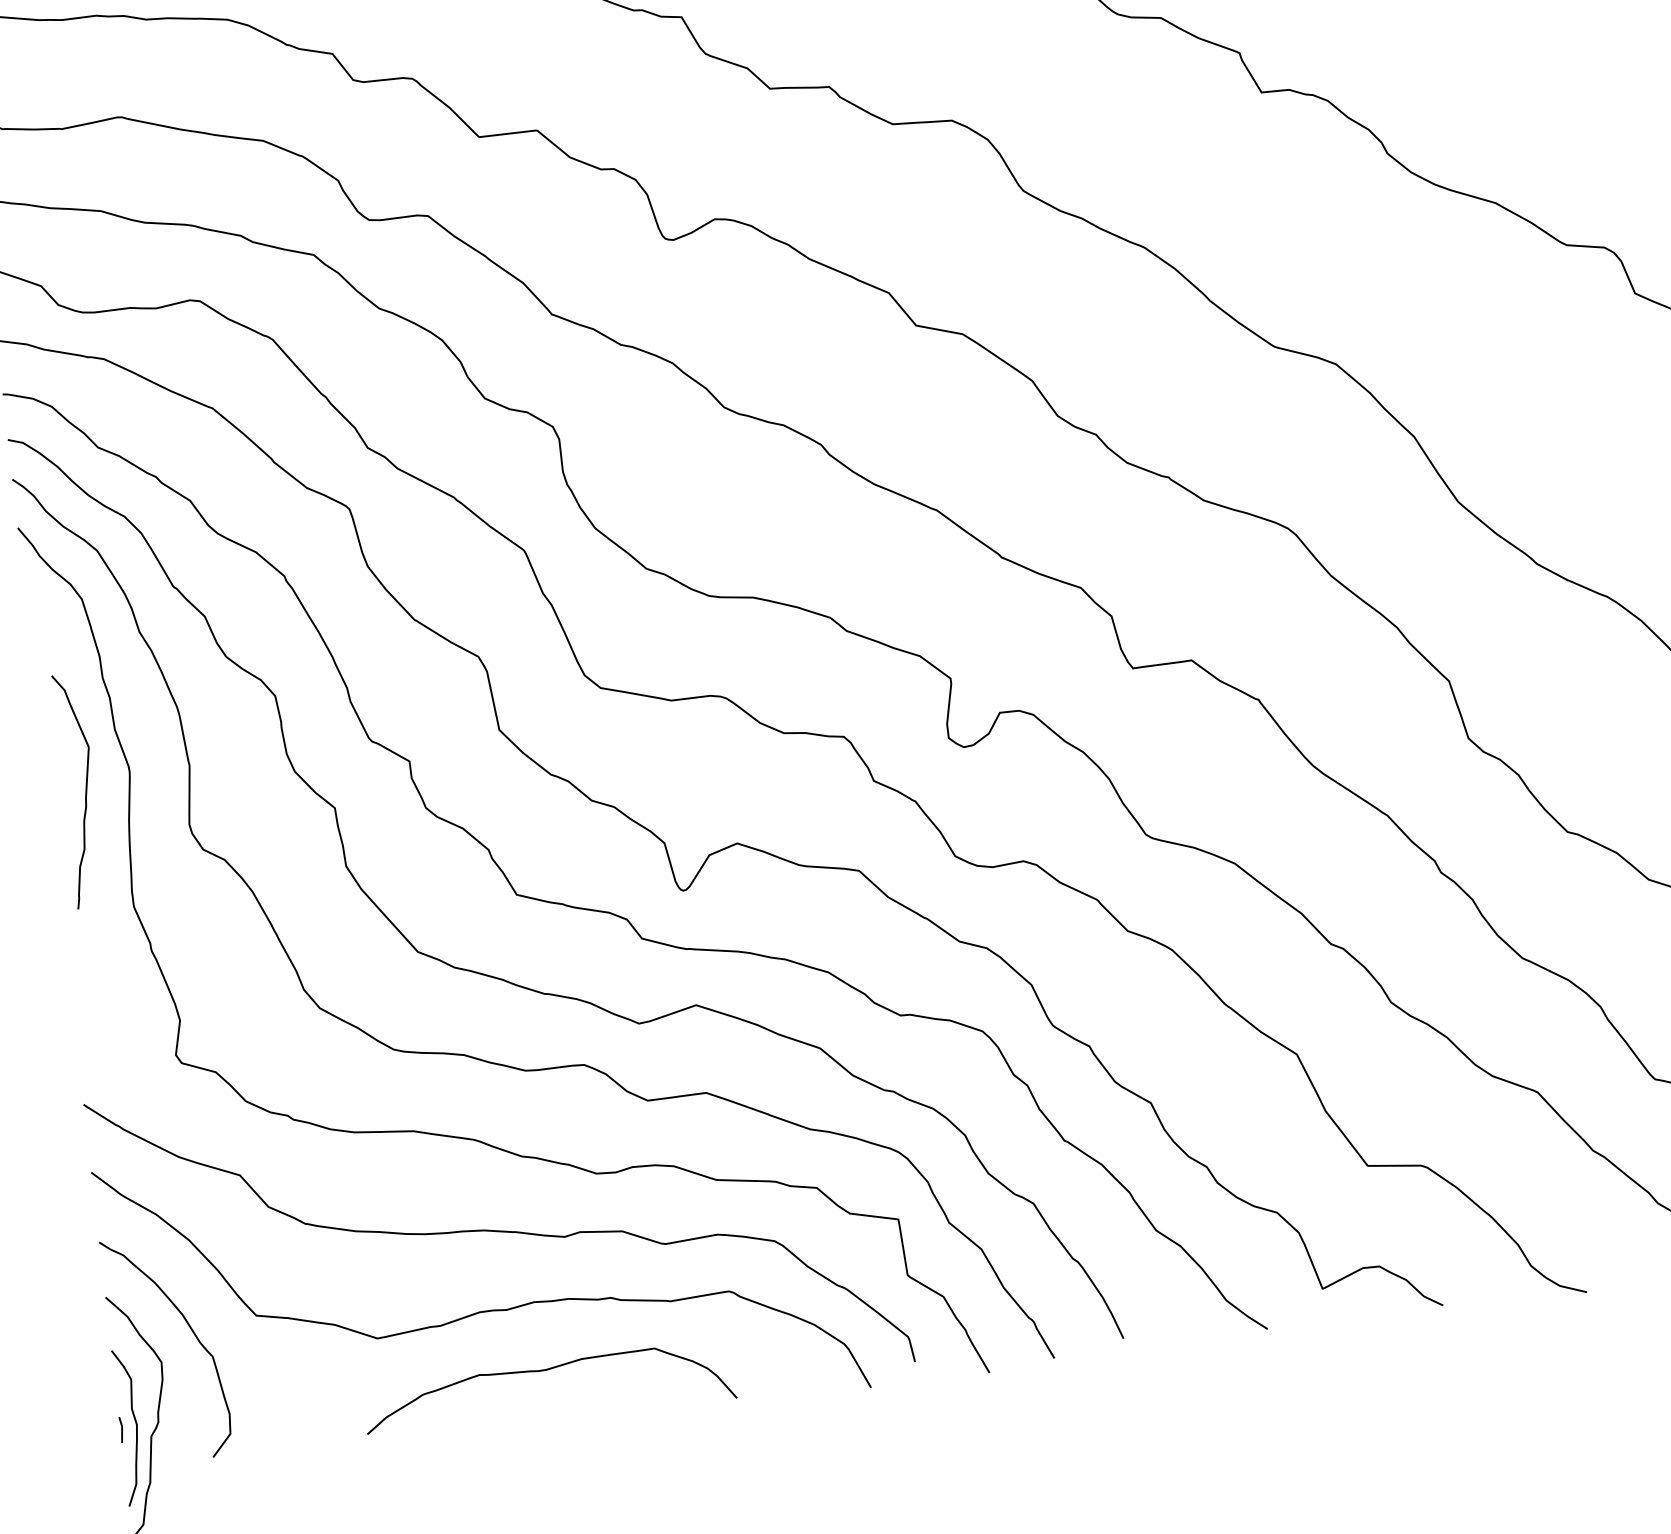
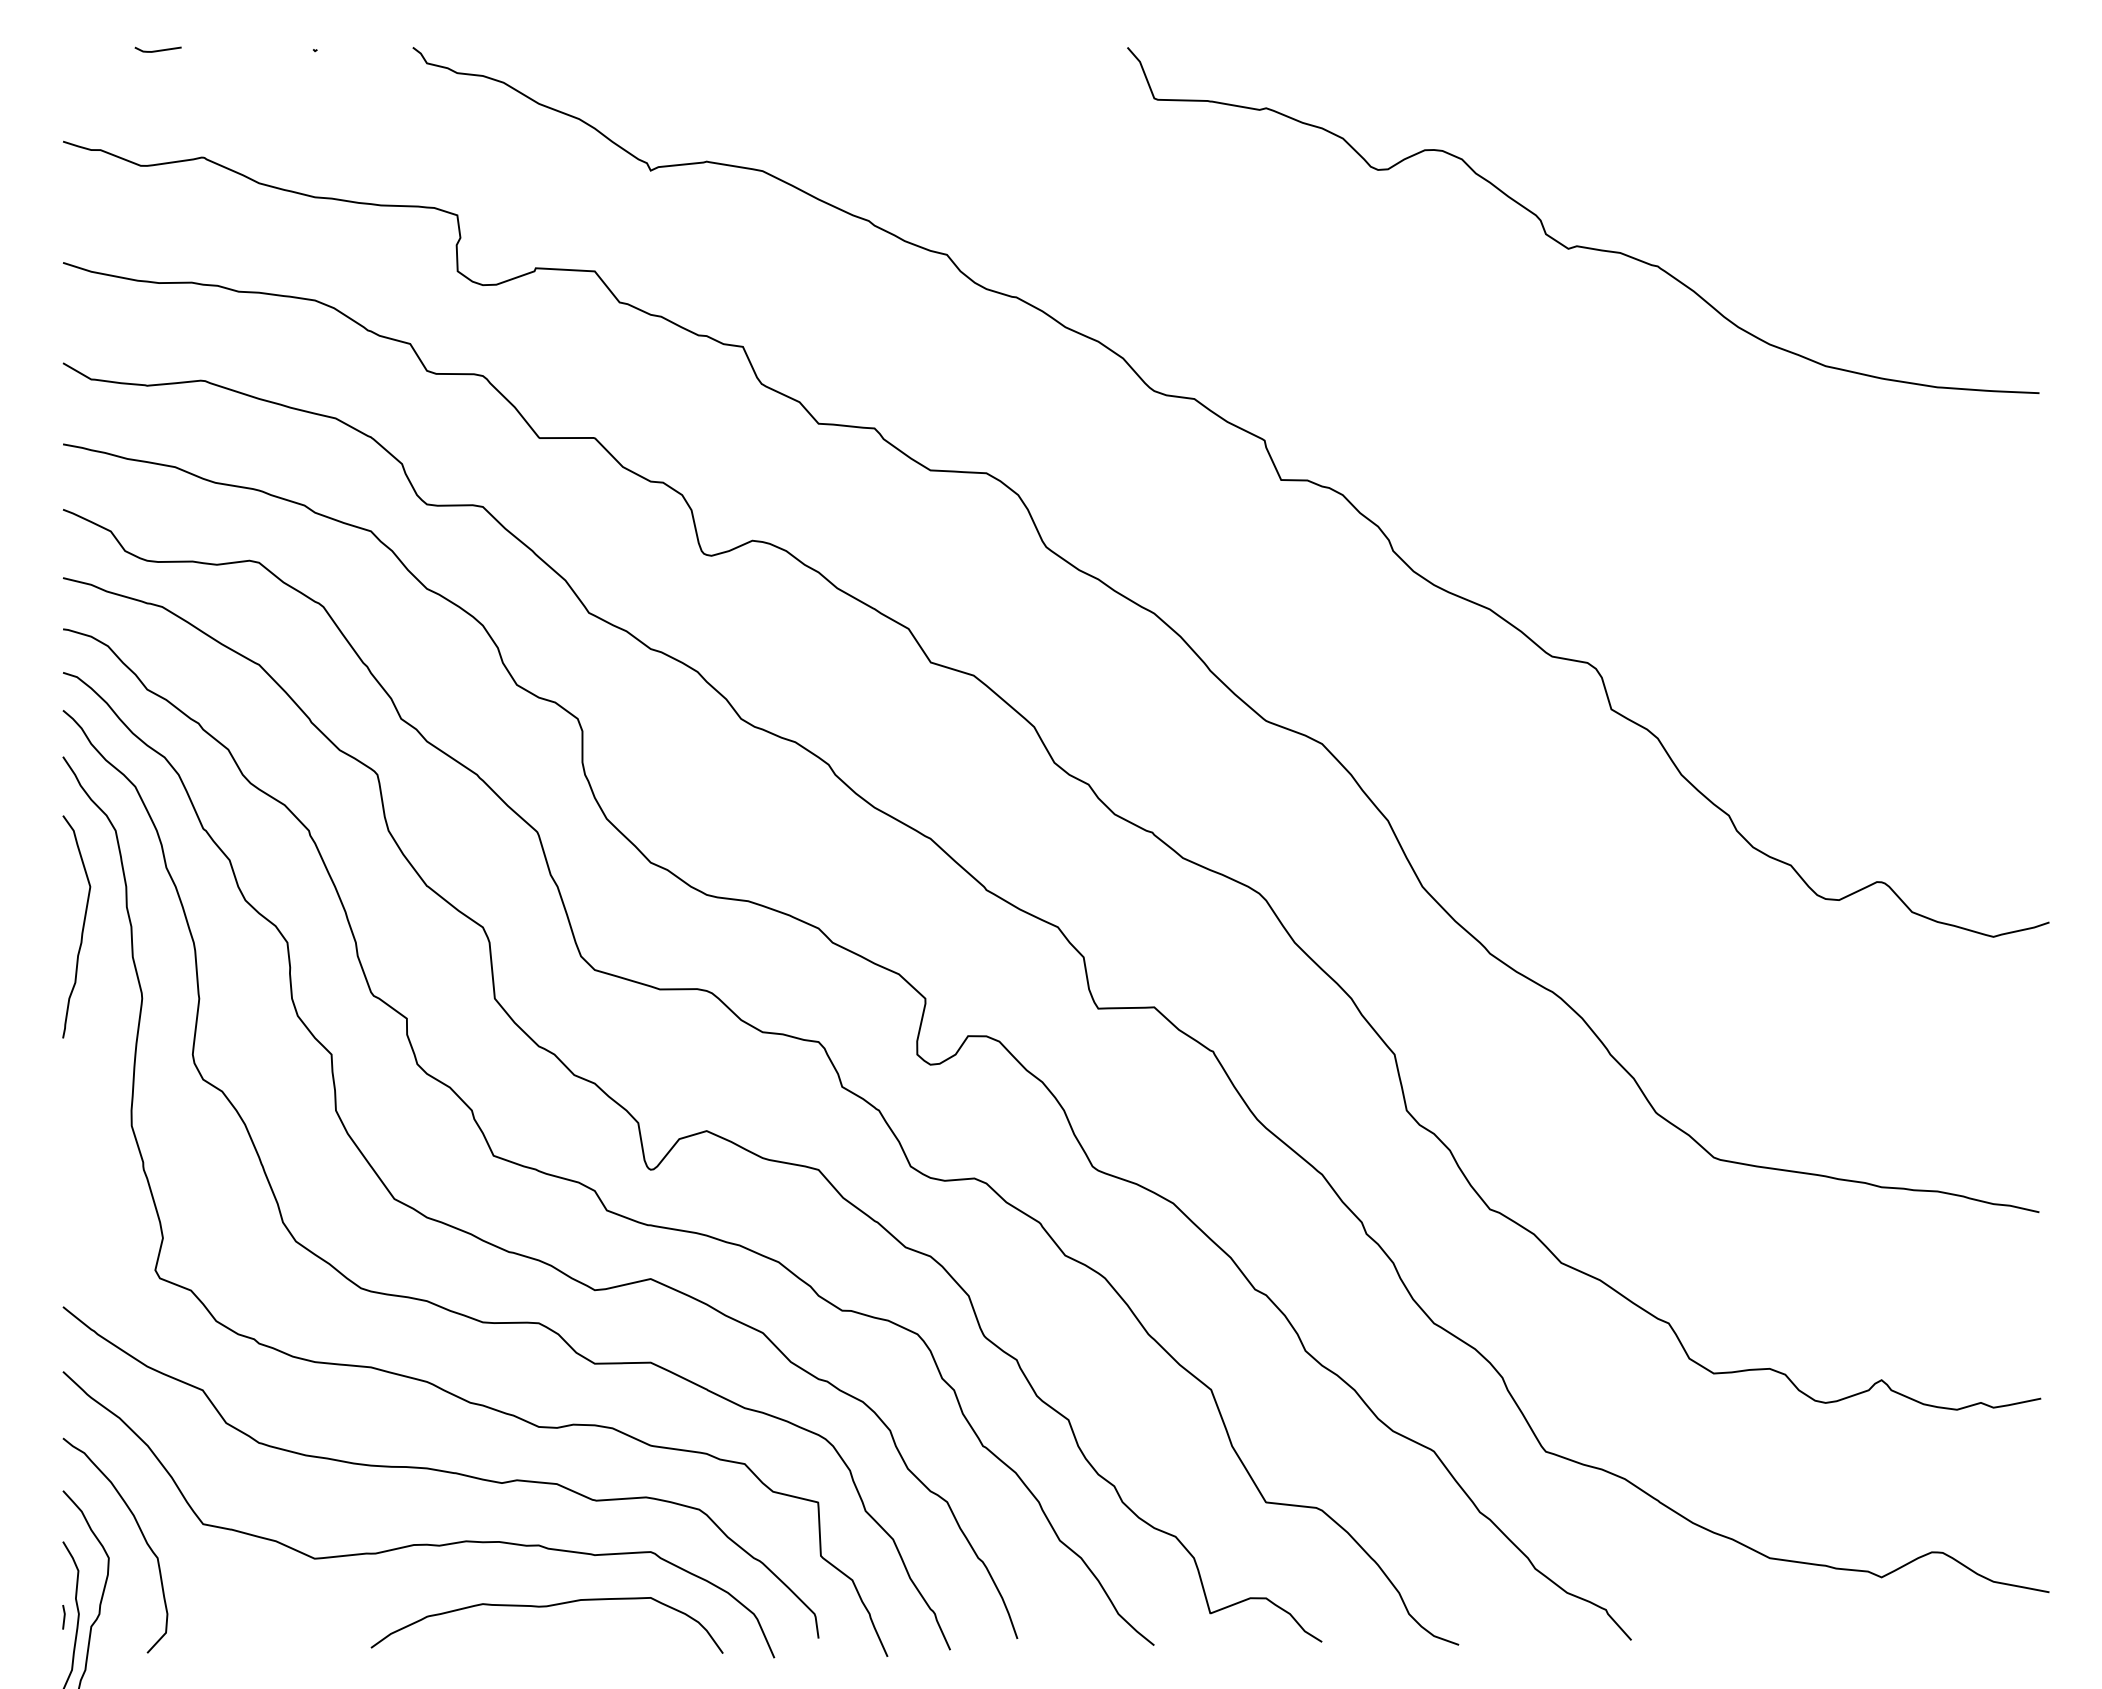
curve: (85, 789) -> (82, 926), moved
curve: (546, 1371) -> (546, 1607), moved

